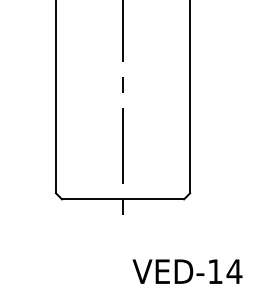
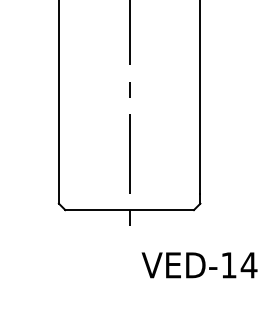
text: (187, 271) -> (199, 265), moved

